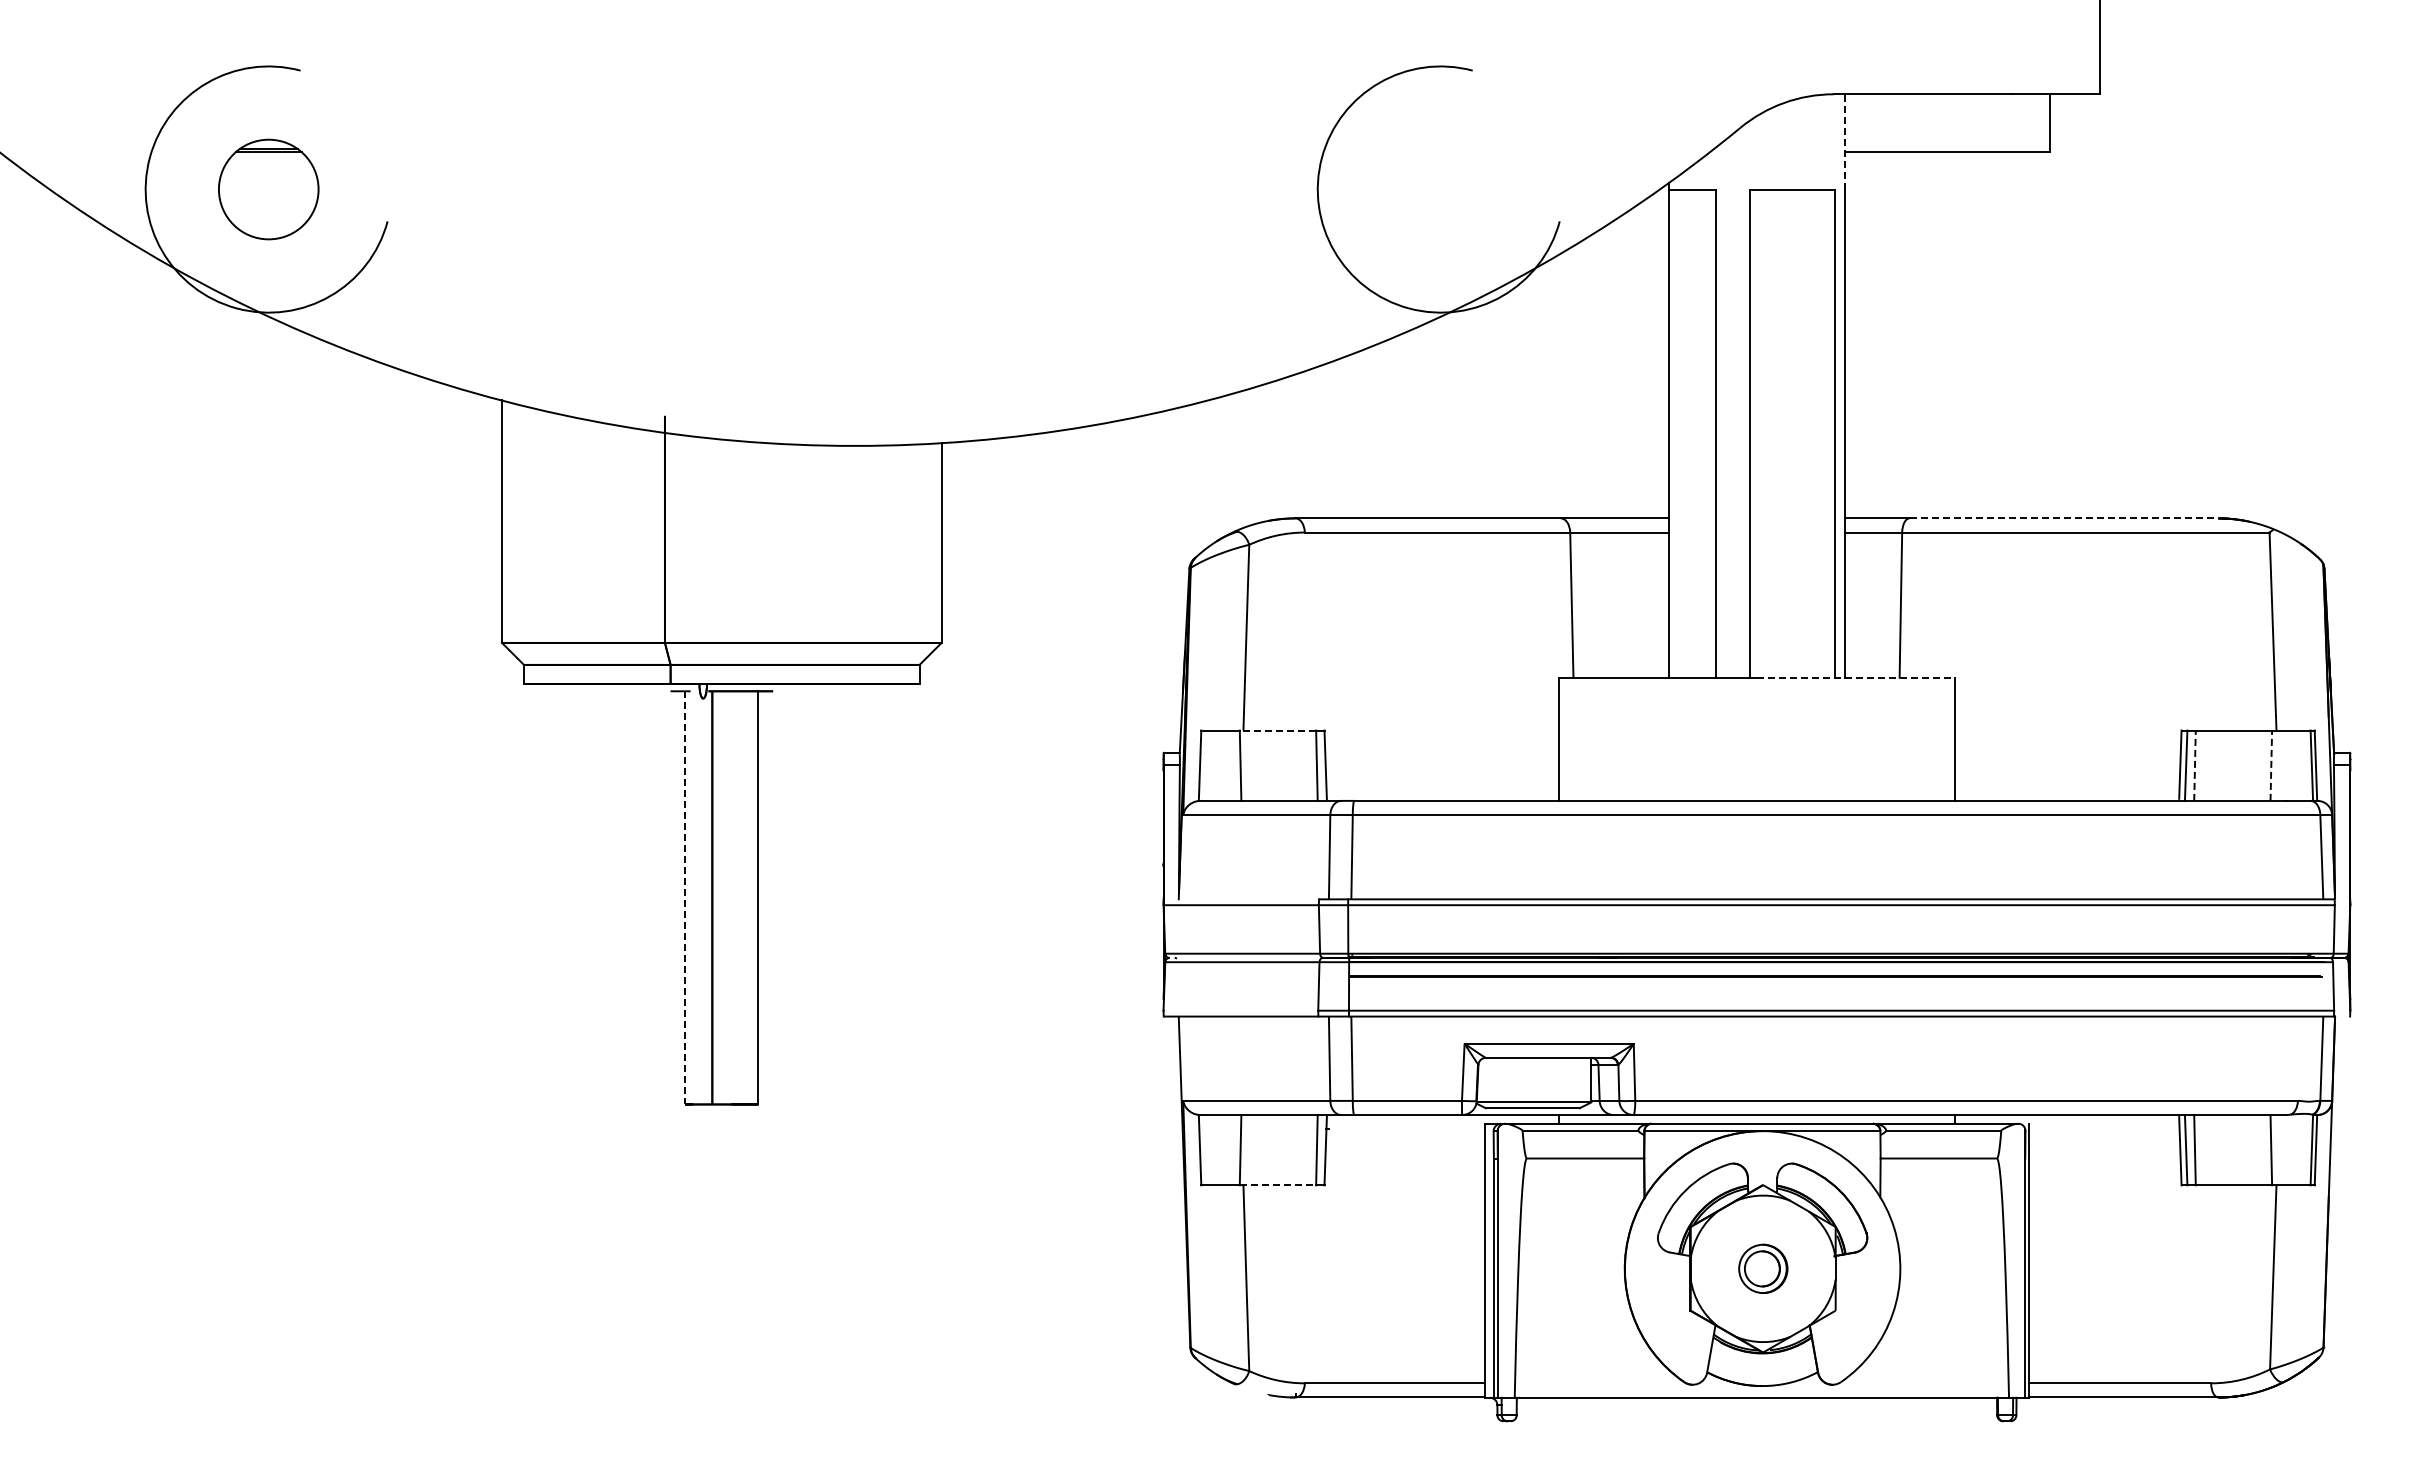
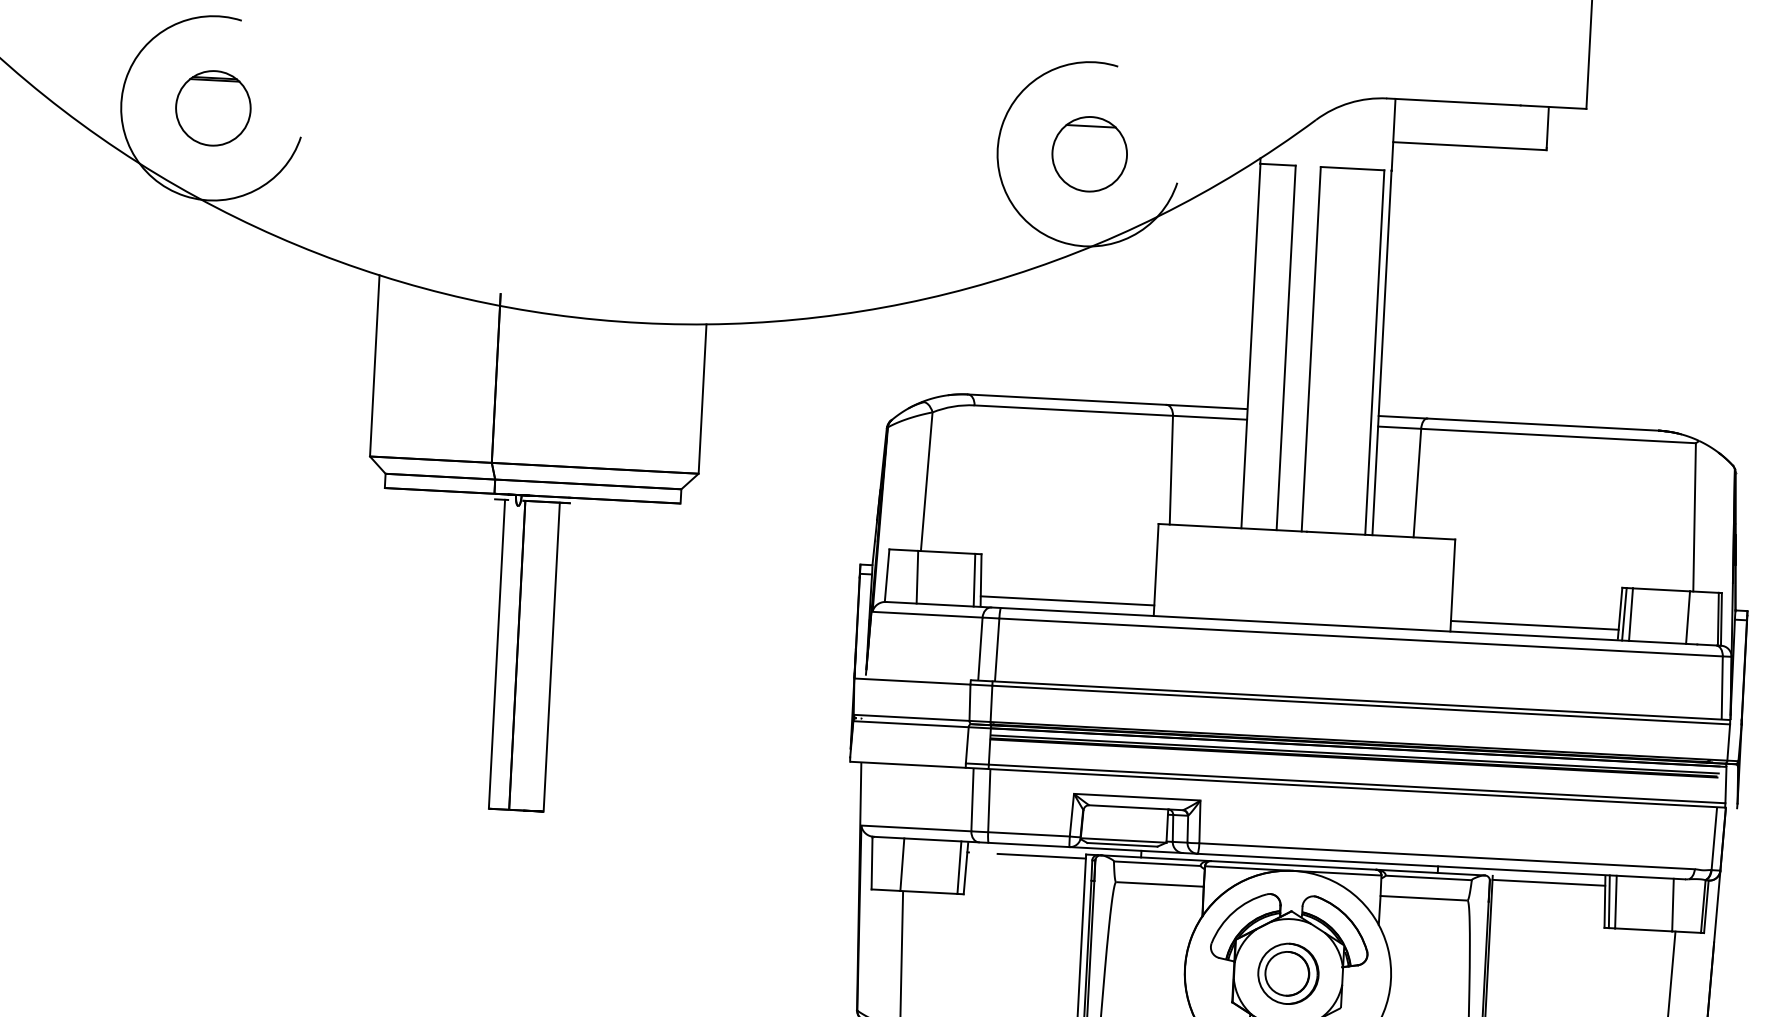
line: (1844, 141) -> (1393, 134), dashed -> solid
part: (1440, 189) -> (1089, 154), added
line: (2064, 518) -> (1543, 424), dashed -> solid
line: (1856, 677) -> (1381, 535), dashed -> solid
line: (1277, 730) -> (946, 552), dashed -> solid
line: (2195, 765) -> (1631, 614), dashed -> solid
line: (2271, 765) -> (1688, 617), dashed -> solid
line: (1442, 786) -> (1067, 600), added
line: (2067, 786) -> (1534, 625), added
line: (685, 897) -> (497, 654), dashed -> solid
line: (1836, 971) -> (1354, 754), added
line: (1425, 1129) -> (1041, 856), added
line: (2103, 1129) -> (1548, 883), added
line: (1278, 1185) -> (929, 892), dashed -> solid
part: (1763, 1268) -> (1288, 973), size x1.67

